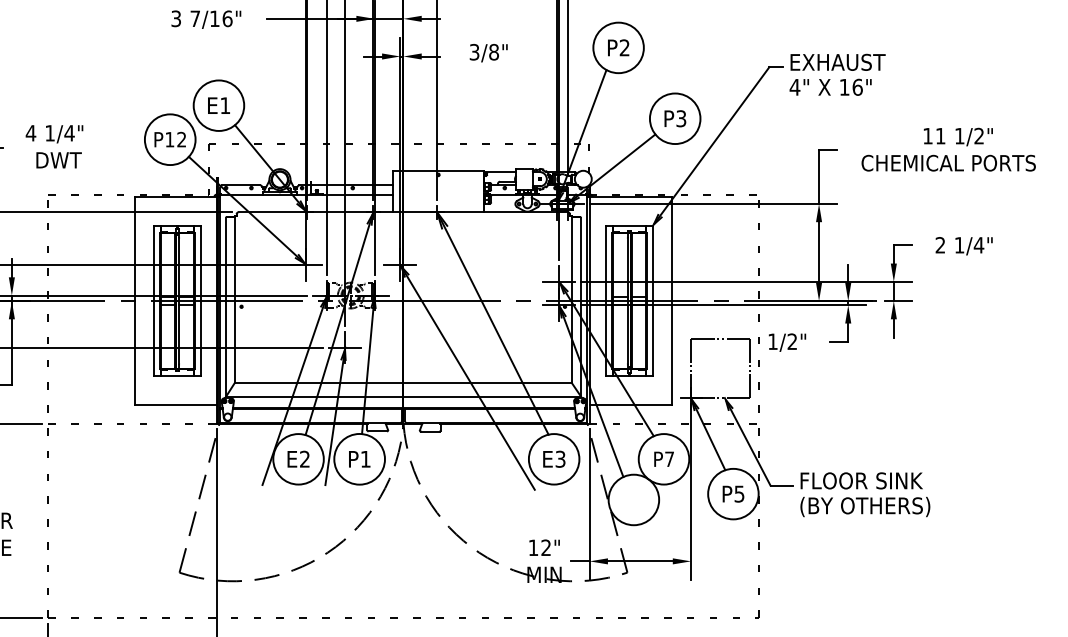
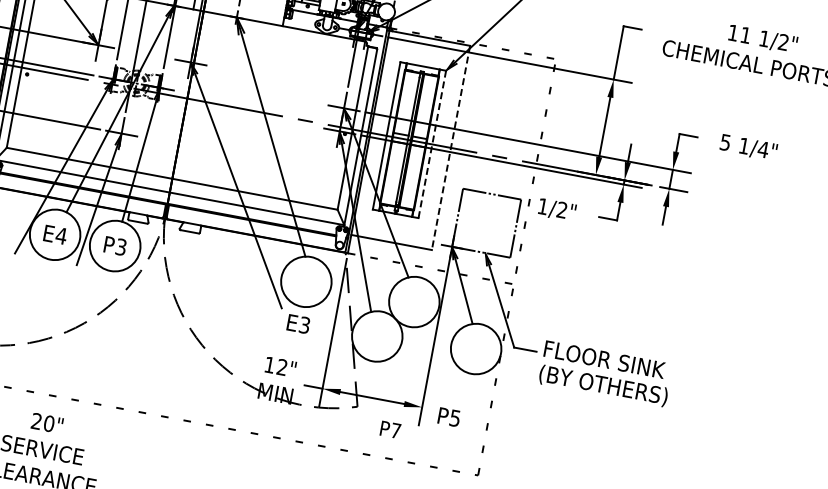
text: (940, 245) -> (725, 142), 2 -> 5
line: (652, 301) -> (432, 144), solid -> dashed
line: (671, 301) -> (450, 148), solid -> dashed
text: (304, 458) -> (61, 235), E2 -> E4
text: (365, 458) -> (121, 246), P1 -> P3
text: (554, 458) -> (298, 323), moved
text: (663, 458) -> (390, 428), moved
text: (733, 493) -> (449, 416), moved

